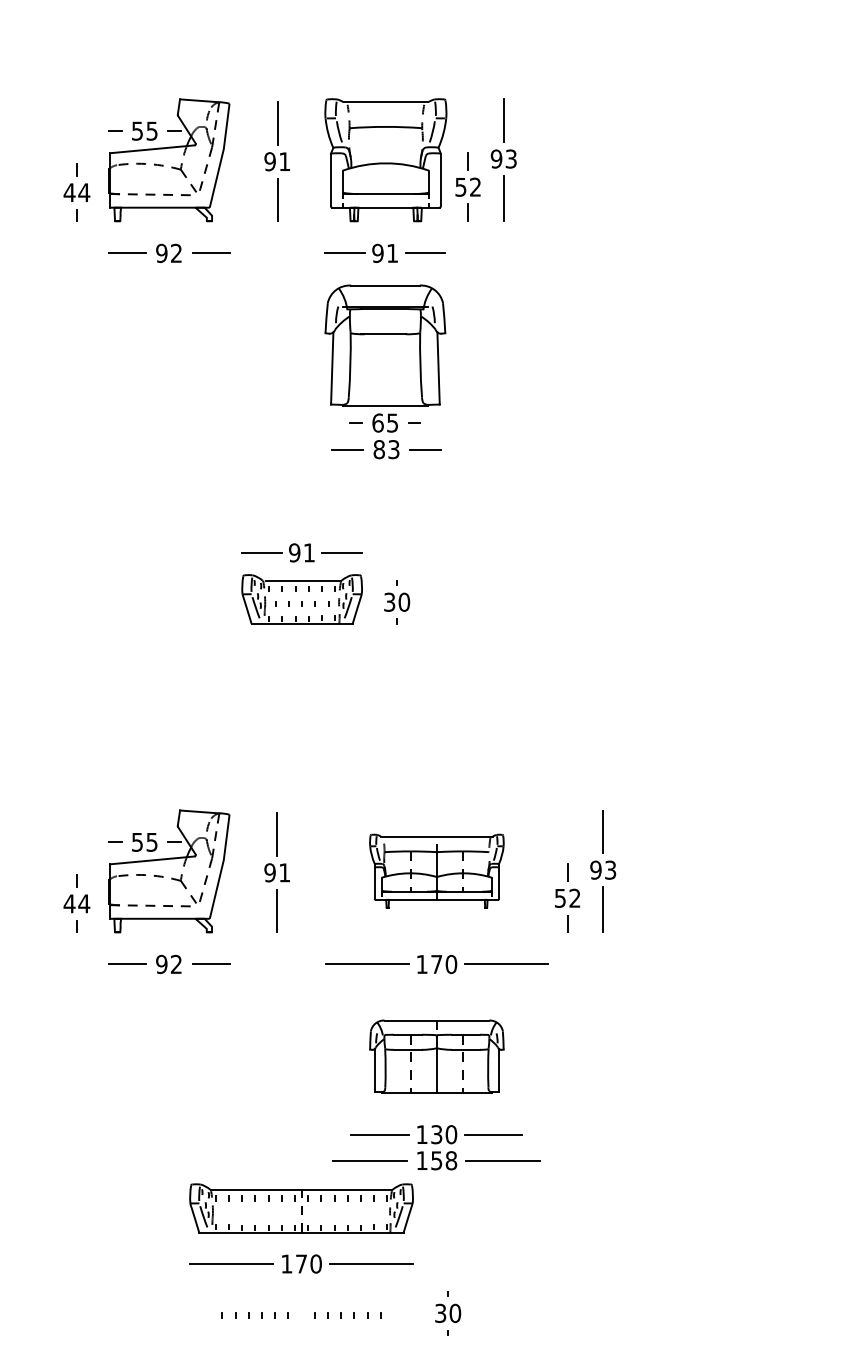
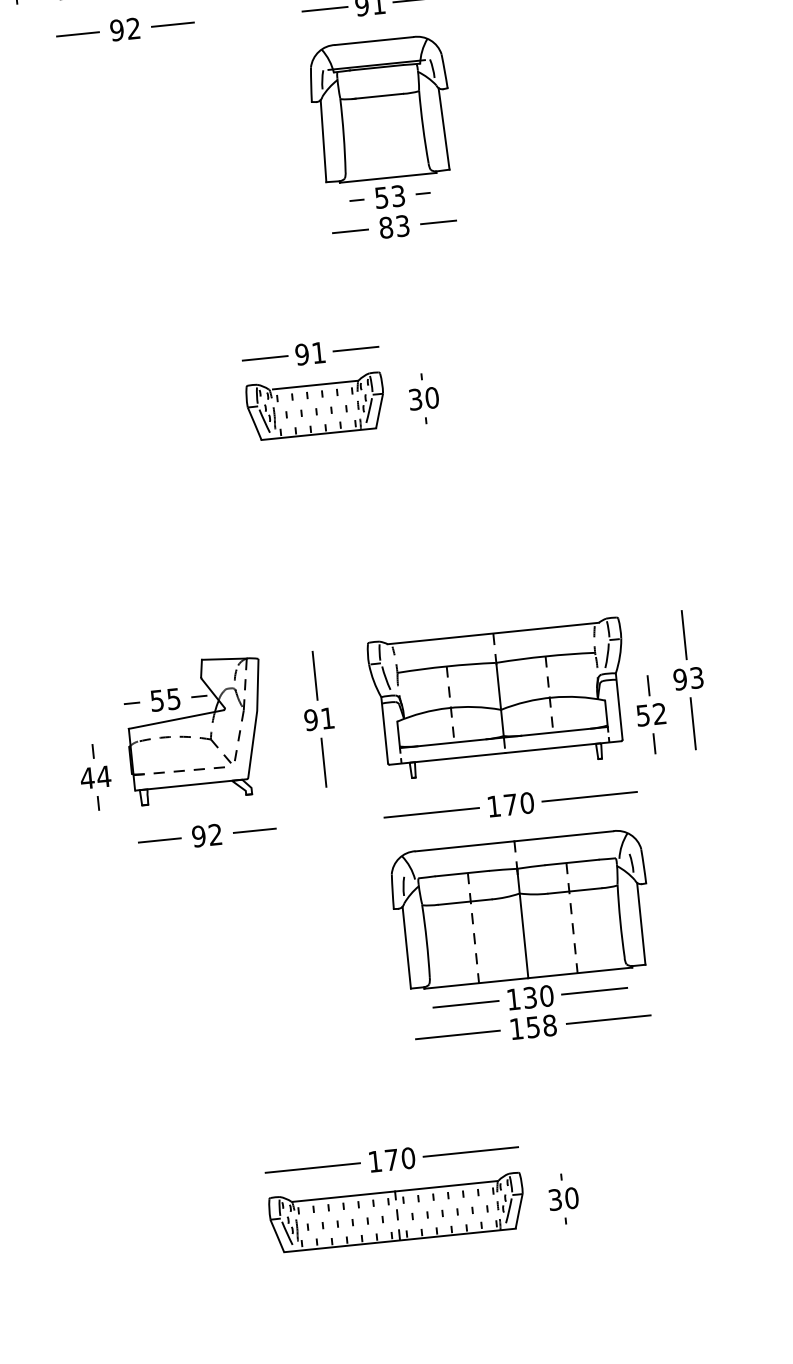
text: (385, 422) -> (390, 196), 65 -> 53
part: (436, 871) -> (499, 699), size x1.67
part: (436, 1056) -> (520, 909), size x1.67
part: (301, 1208) -> (397, 1212), moved

